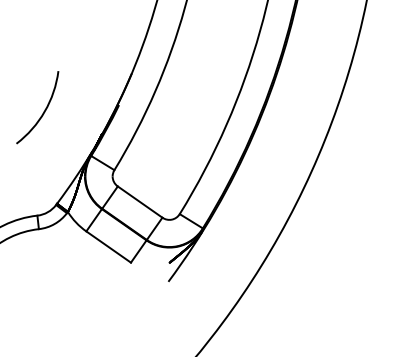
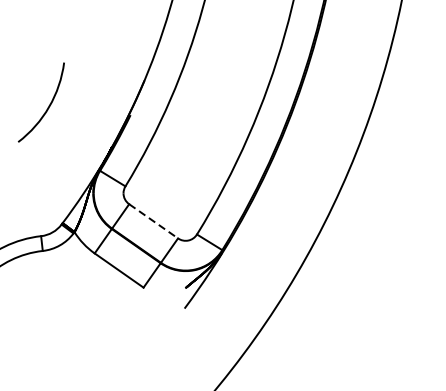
arc: (43, 111) -> (47, 106), moved
line: (140, 202) -> (154, 221), solid -> dashed

